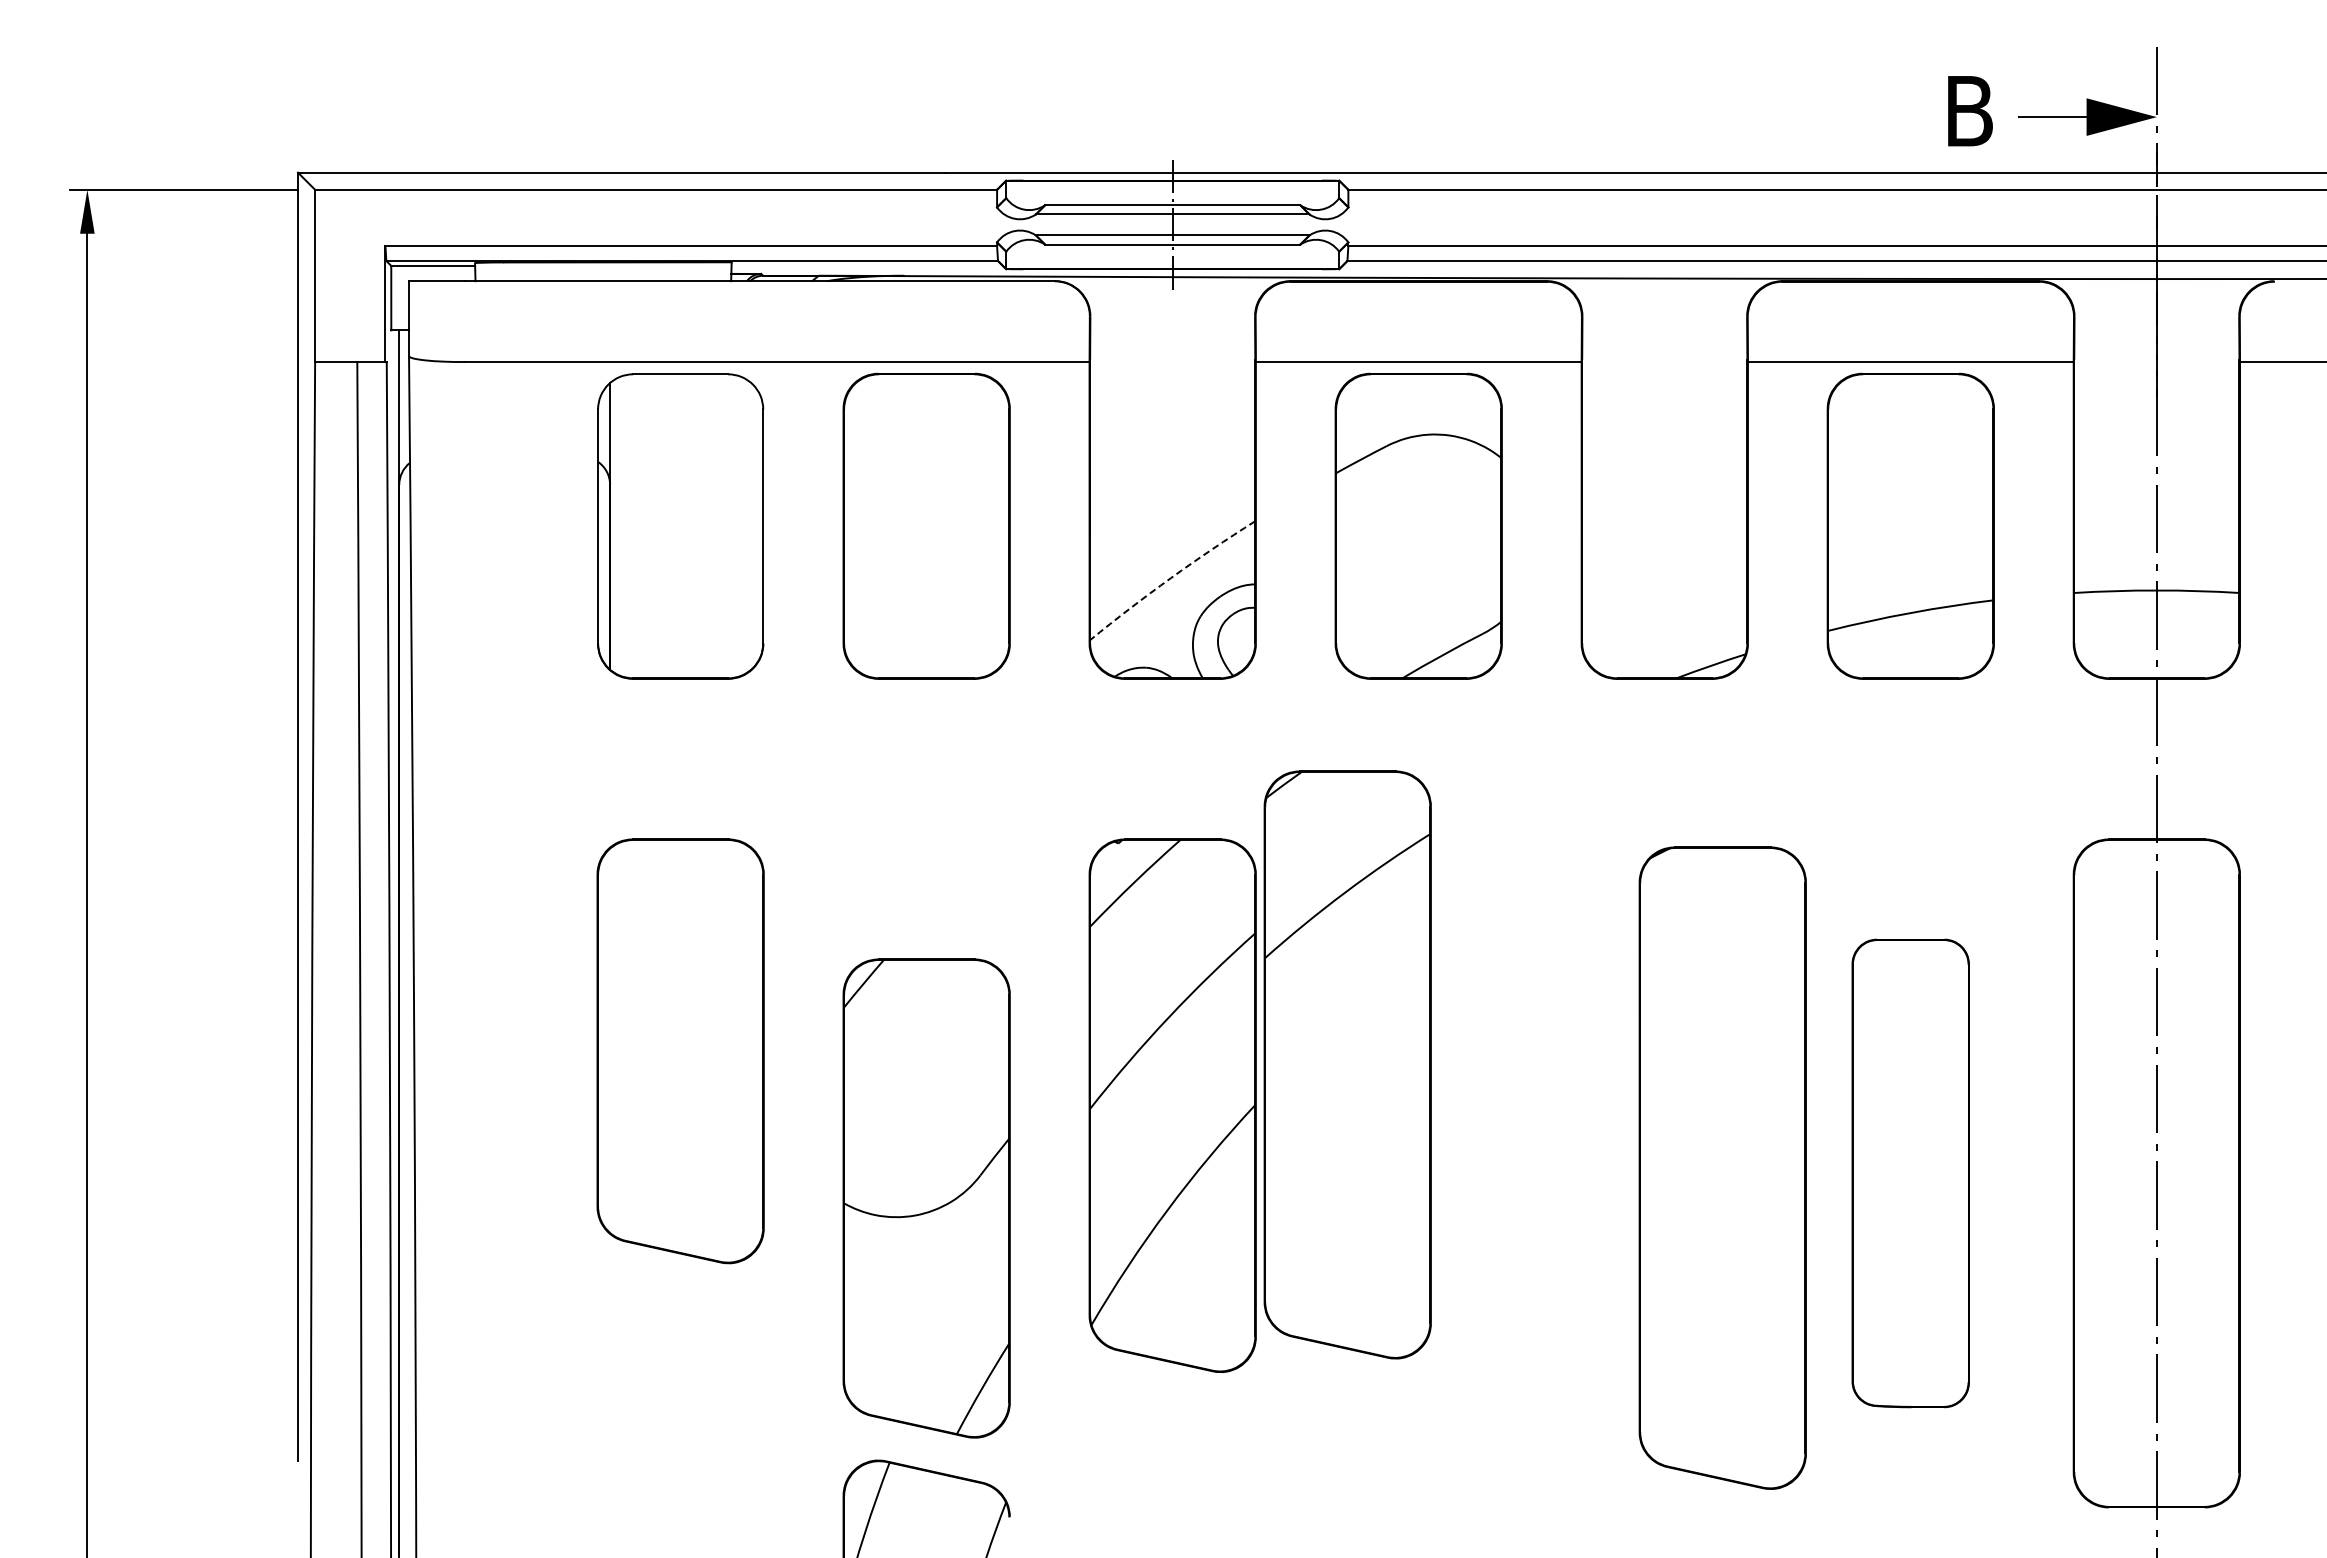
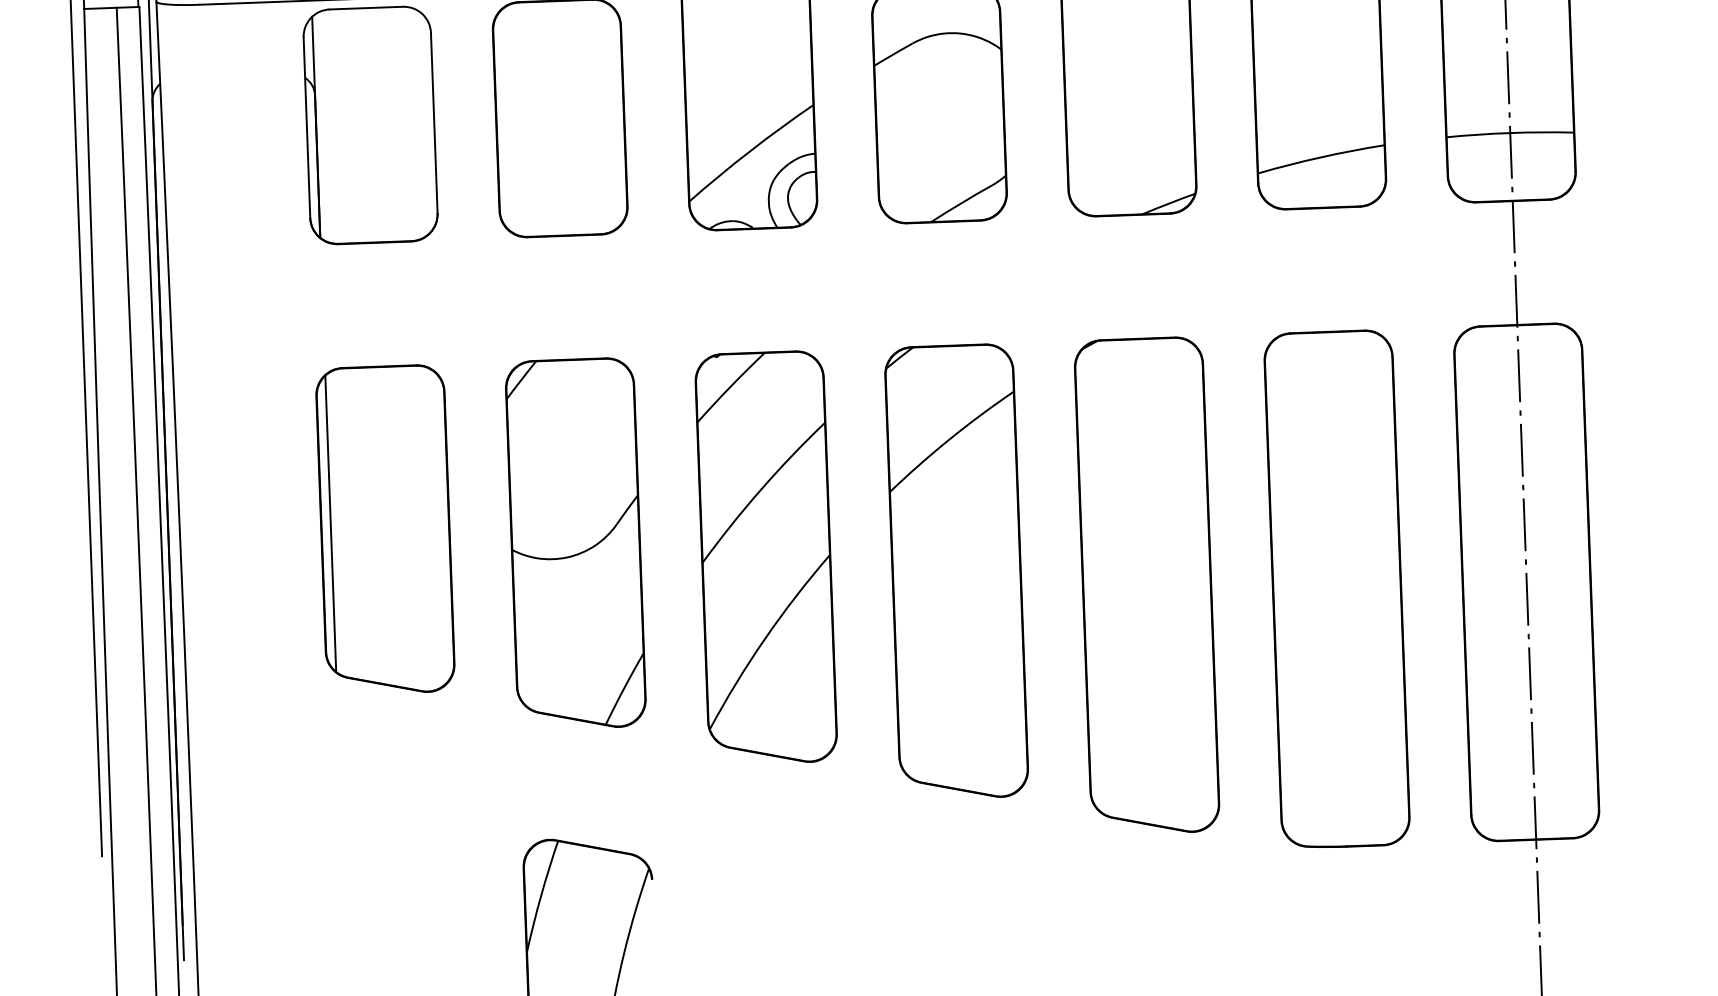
arc: (1170, 578) -> (749, 151), dashed -> solid
line: (610, 1040) -> (331, 523), added
part: (1347, 1064) -> (956, 571), moved
part: (1722, 1167) -> (1146, 585), moved
part: (1910, 1173) -> (1336, 589), size x1.43
part: (926, 1198) -> (575, 543), moved

